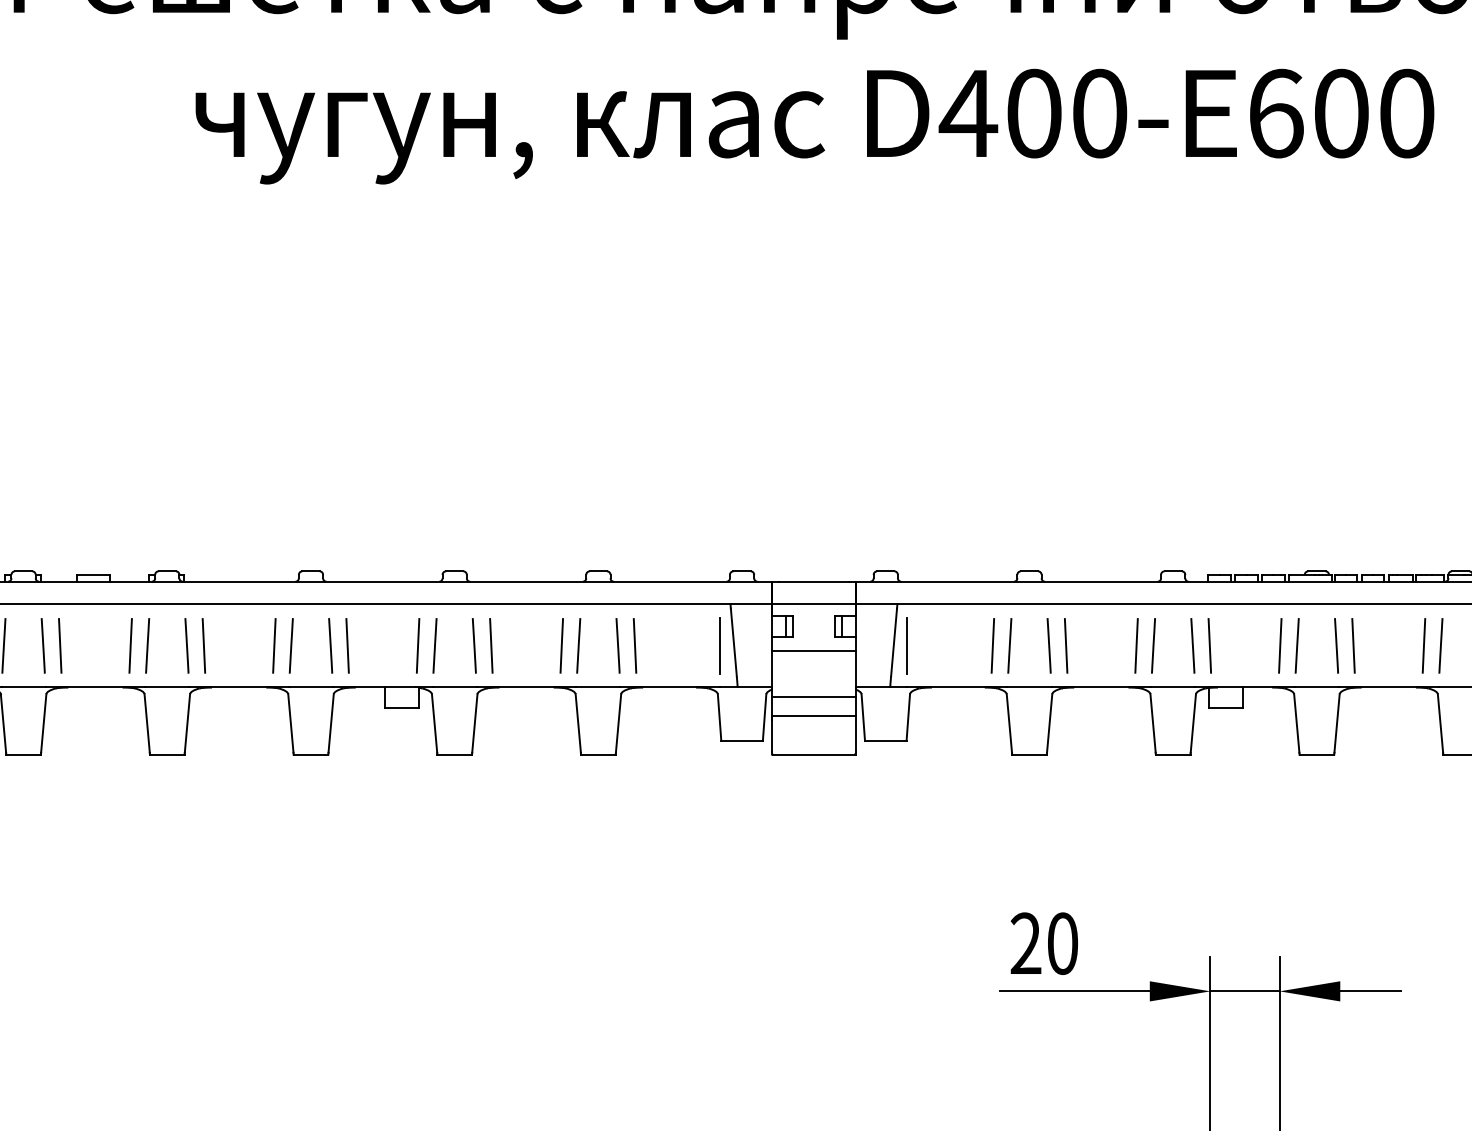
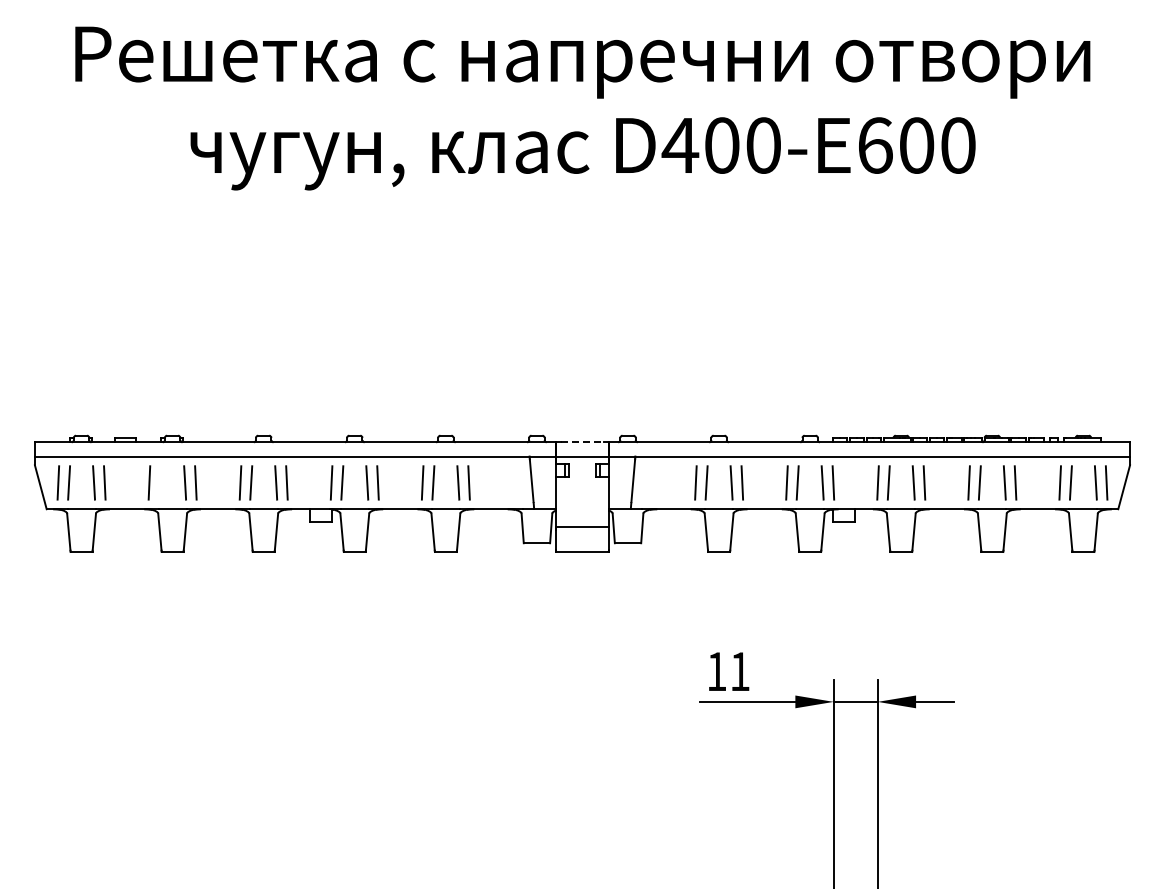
line: (813, 582) -> (582, 442), solid -> dashed
line: (146, 645) -> (159, 482), removed
line: (720, 645) -> (523, 482), removed
line: (907, 645) -> (641, 482), removed
line: (813, 651) -> (582, 486), removed
line: (813, 697) -> (582, 515), removed
text: (1044, 943) -> (728, 671), 20 -> 11

